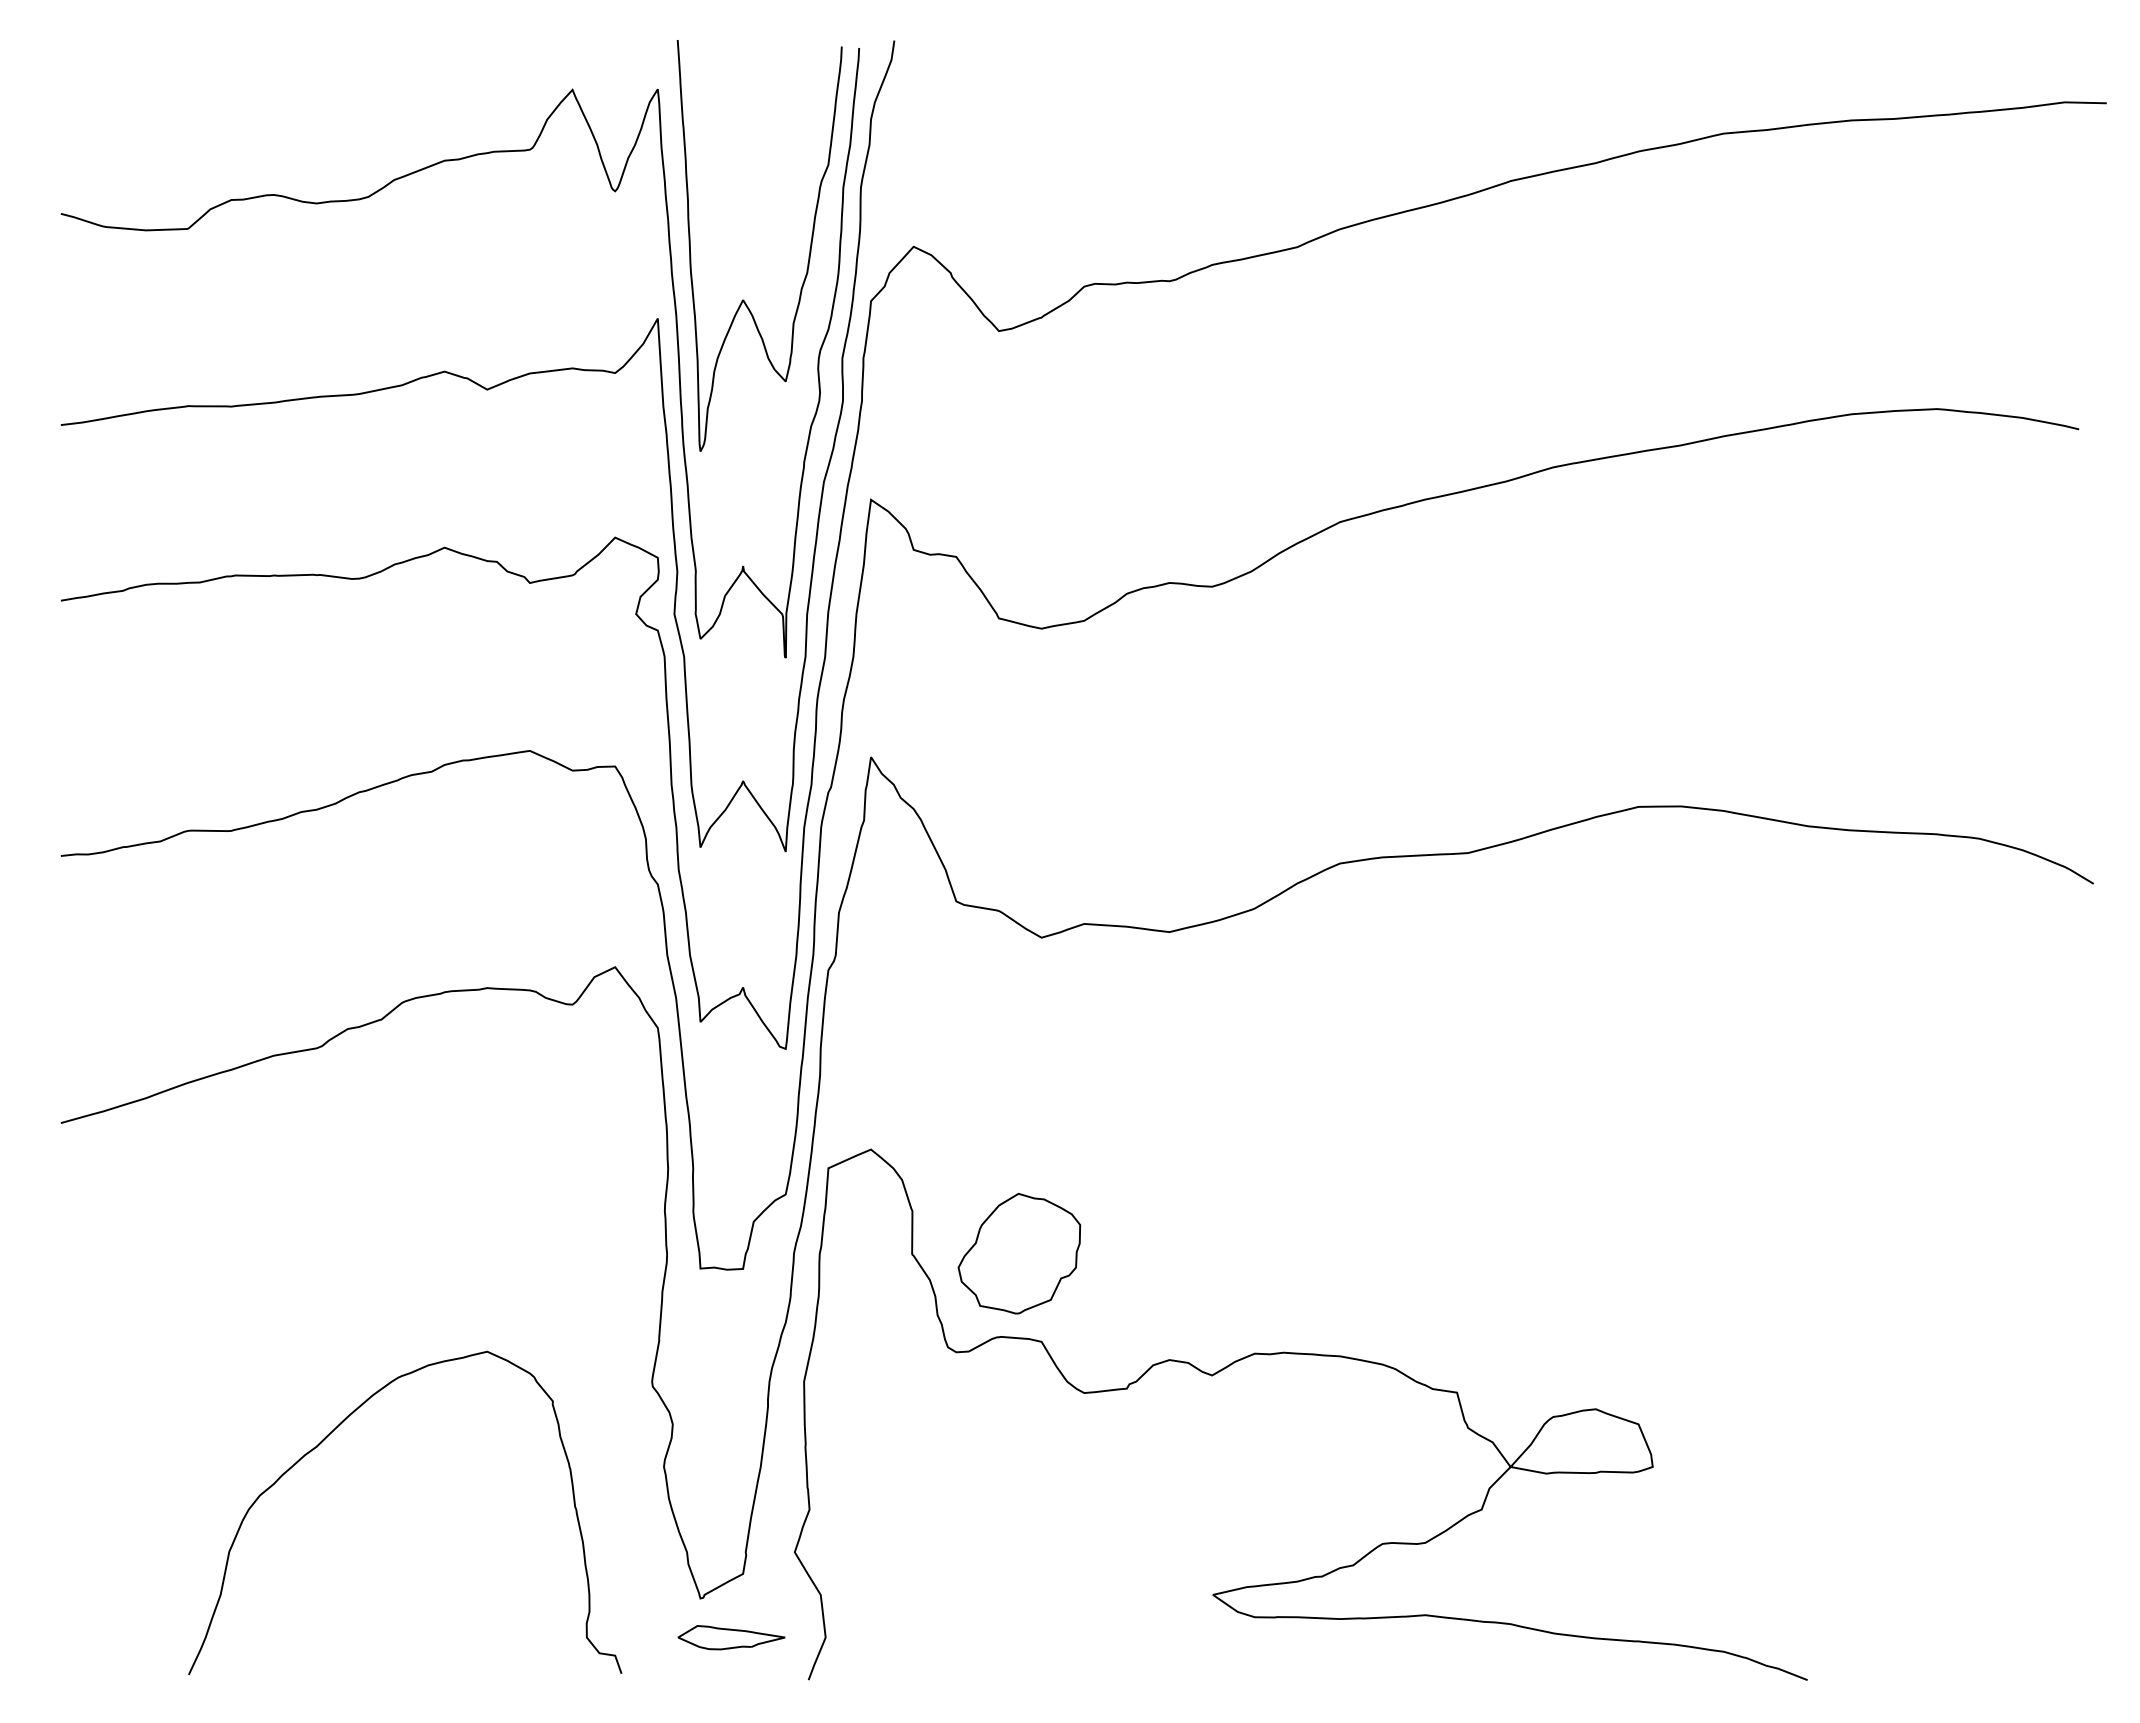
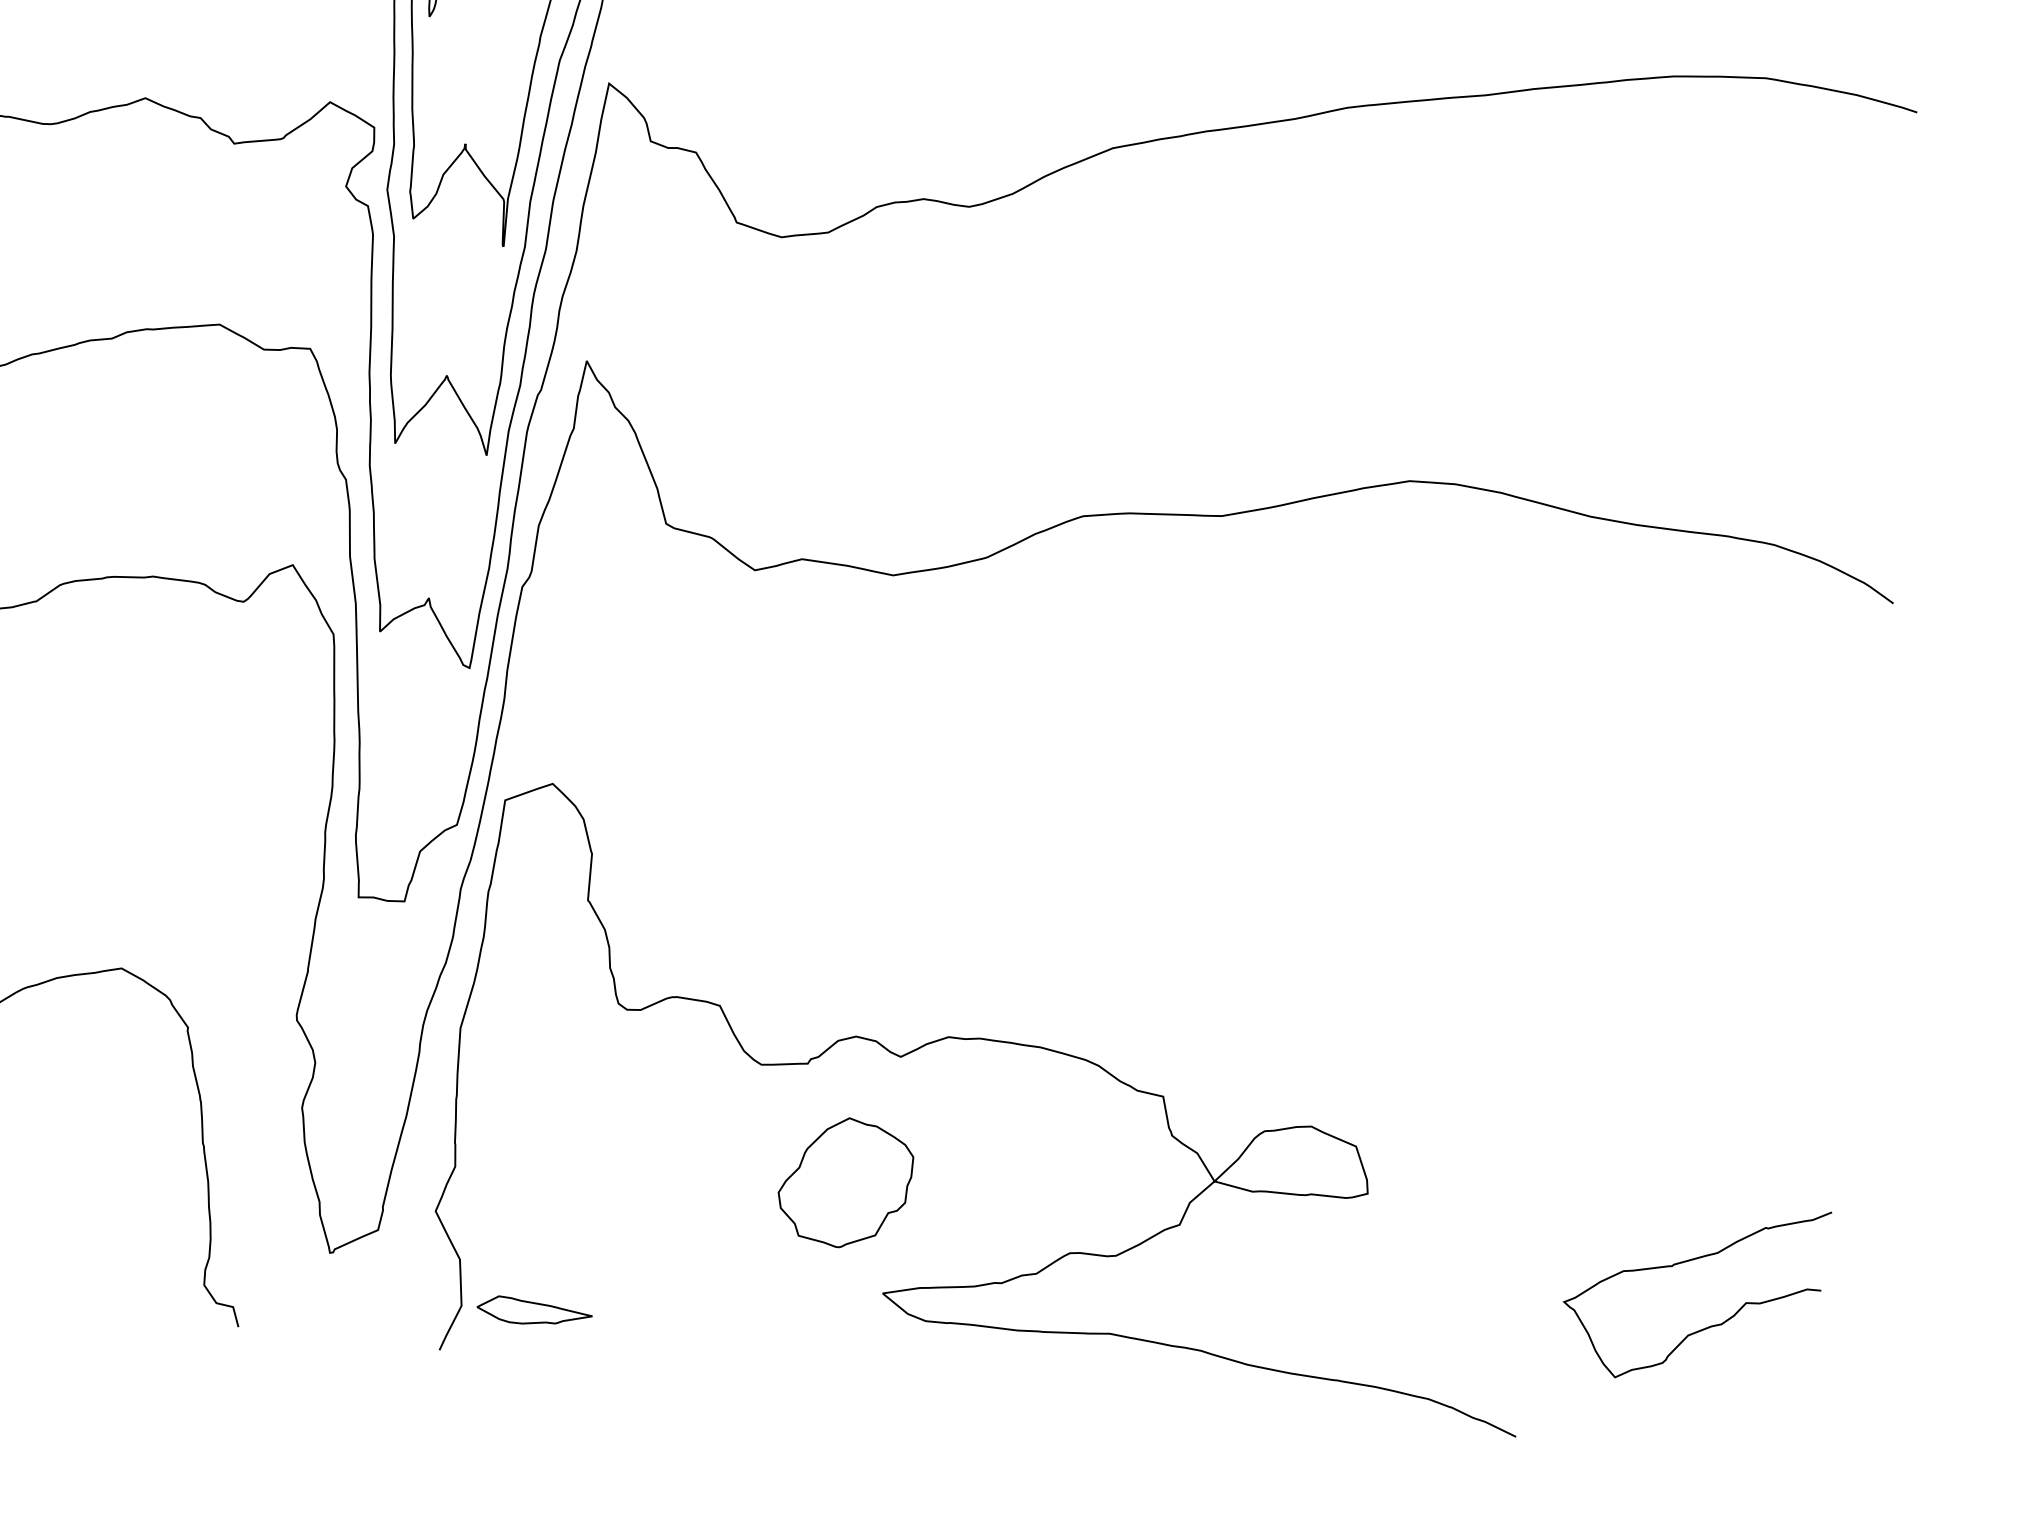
part: (1019, 1253) -> (845, 1182), moved
curve: (1952, 1506) -> (1687, 1262), added
part: (731, 1637) -> (534, 1311), moved

